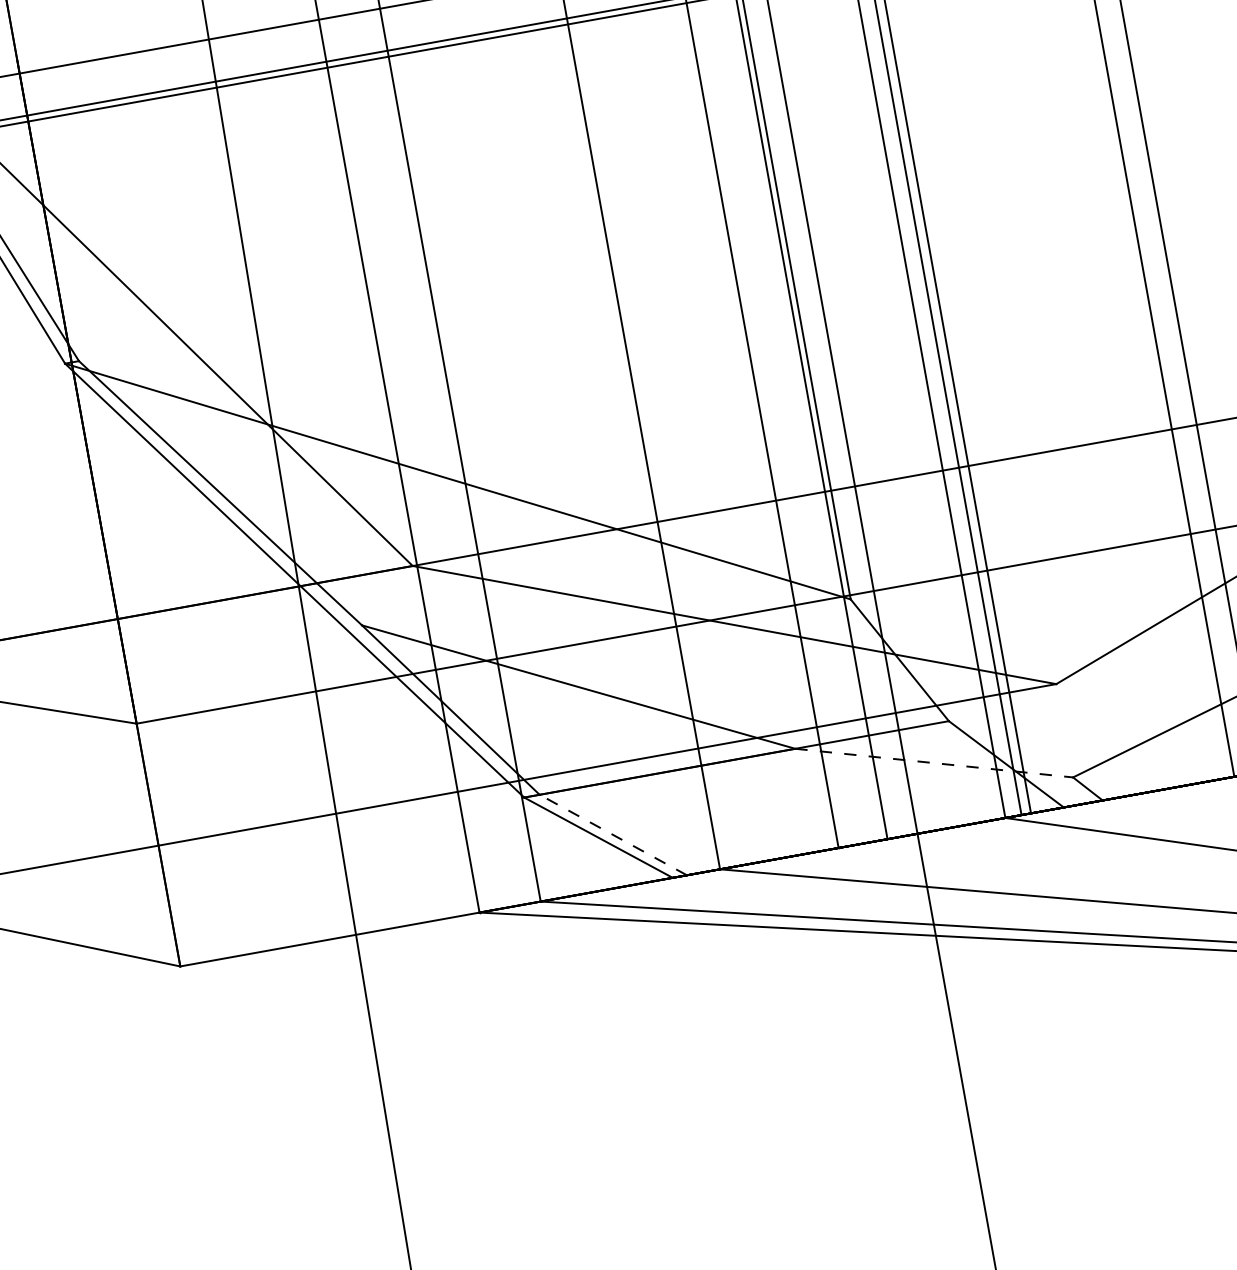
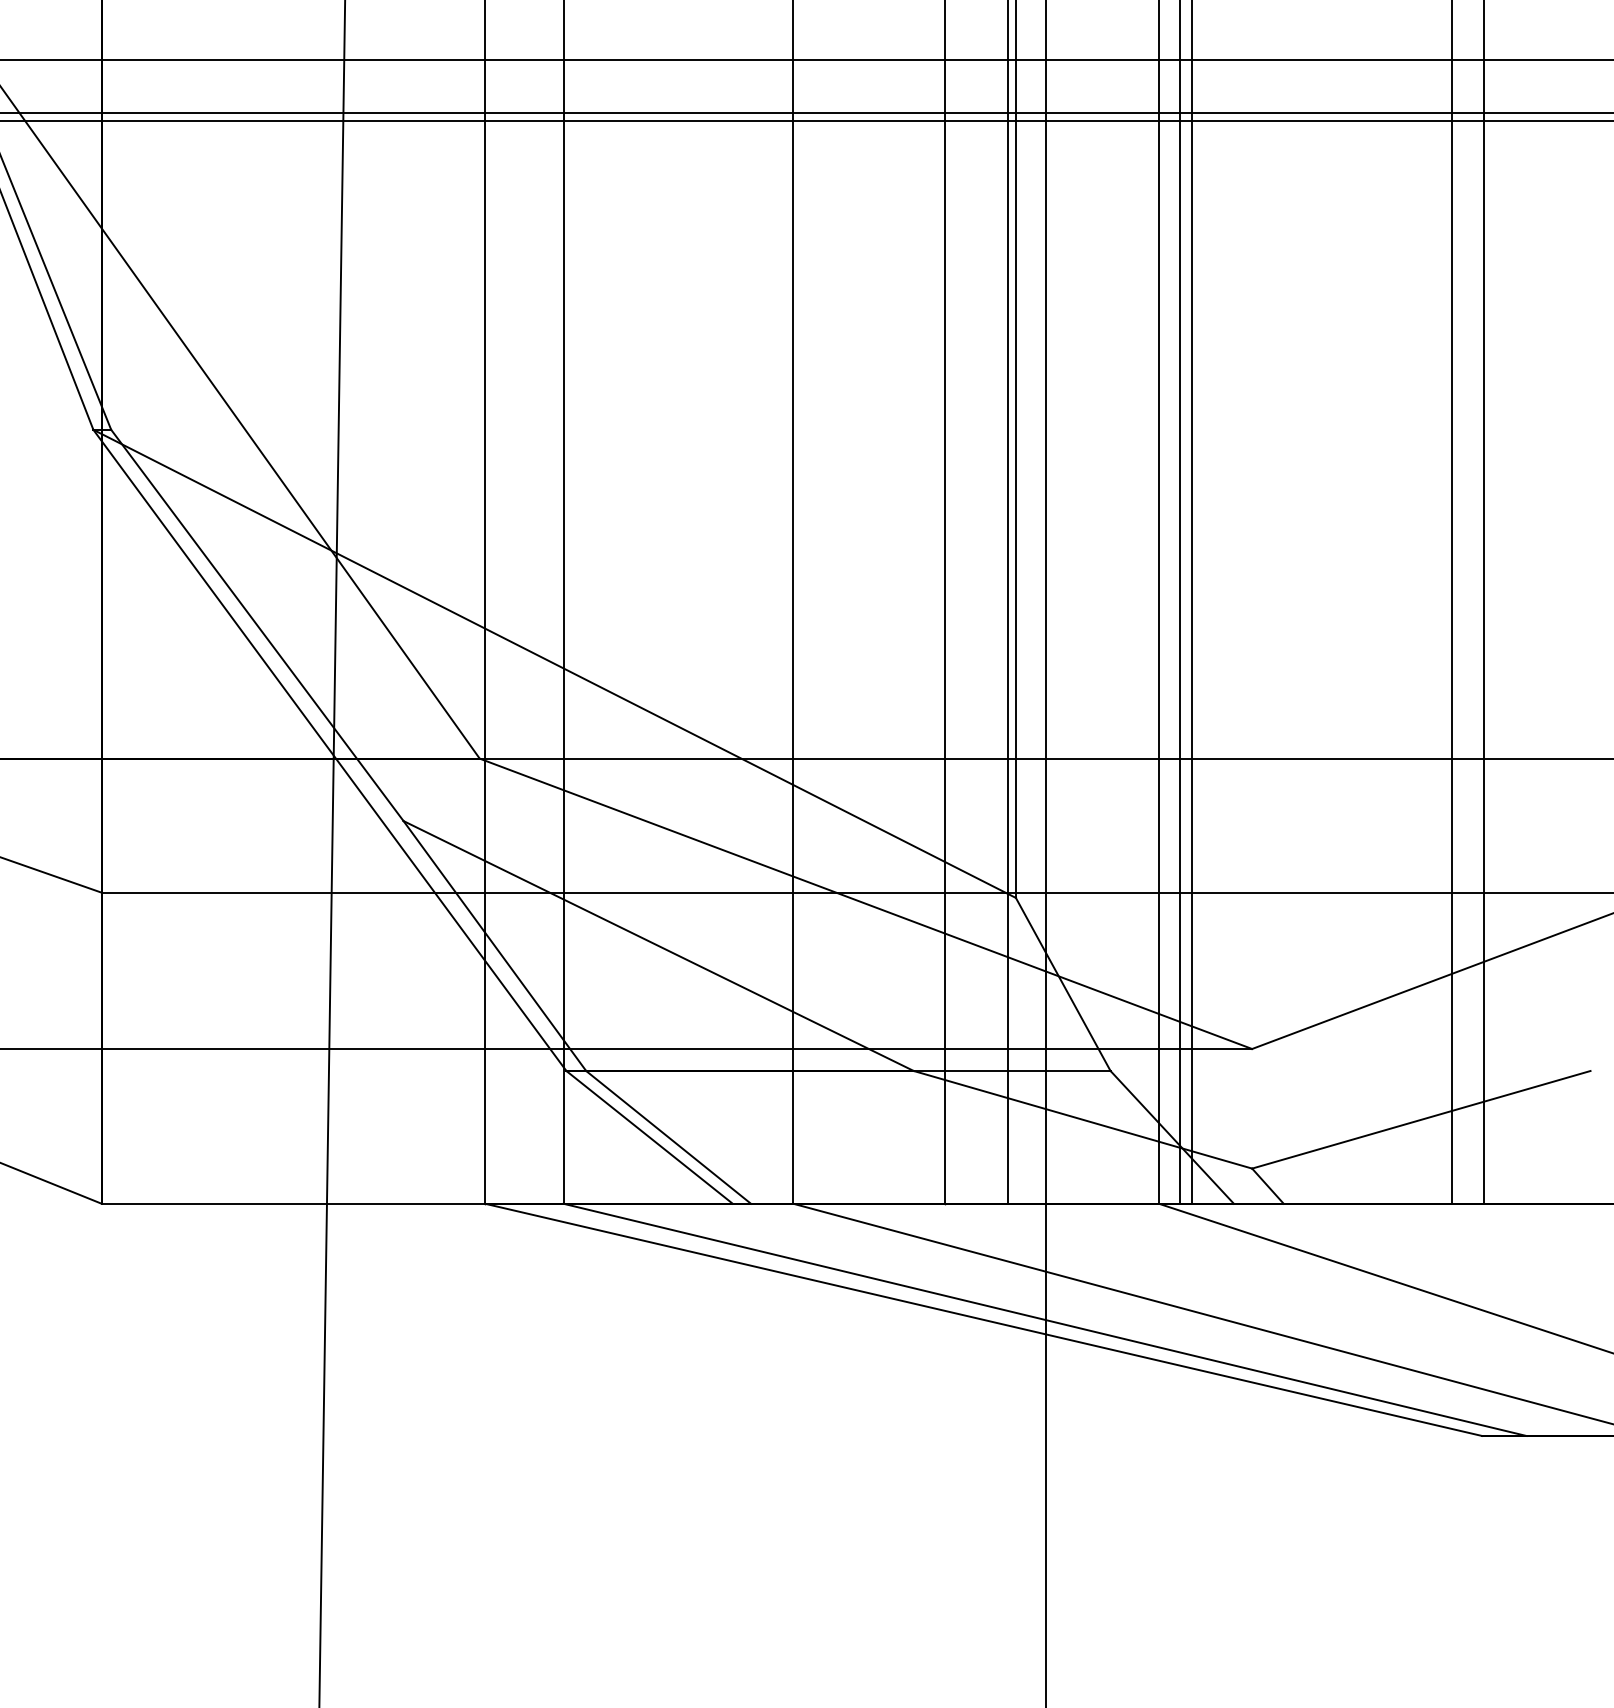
line: (934, 762) -> (1083, 1119), dashed -> solid
line: (613, 835) -> (668, 1137), dashed -> solid

